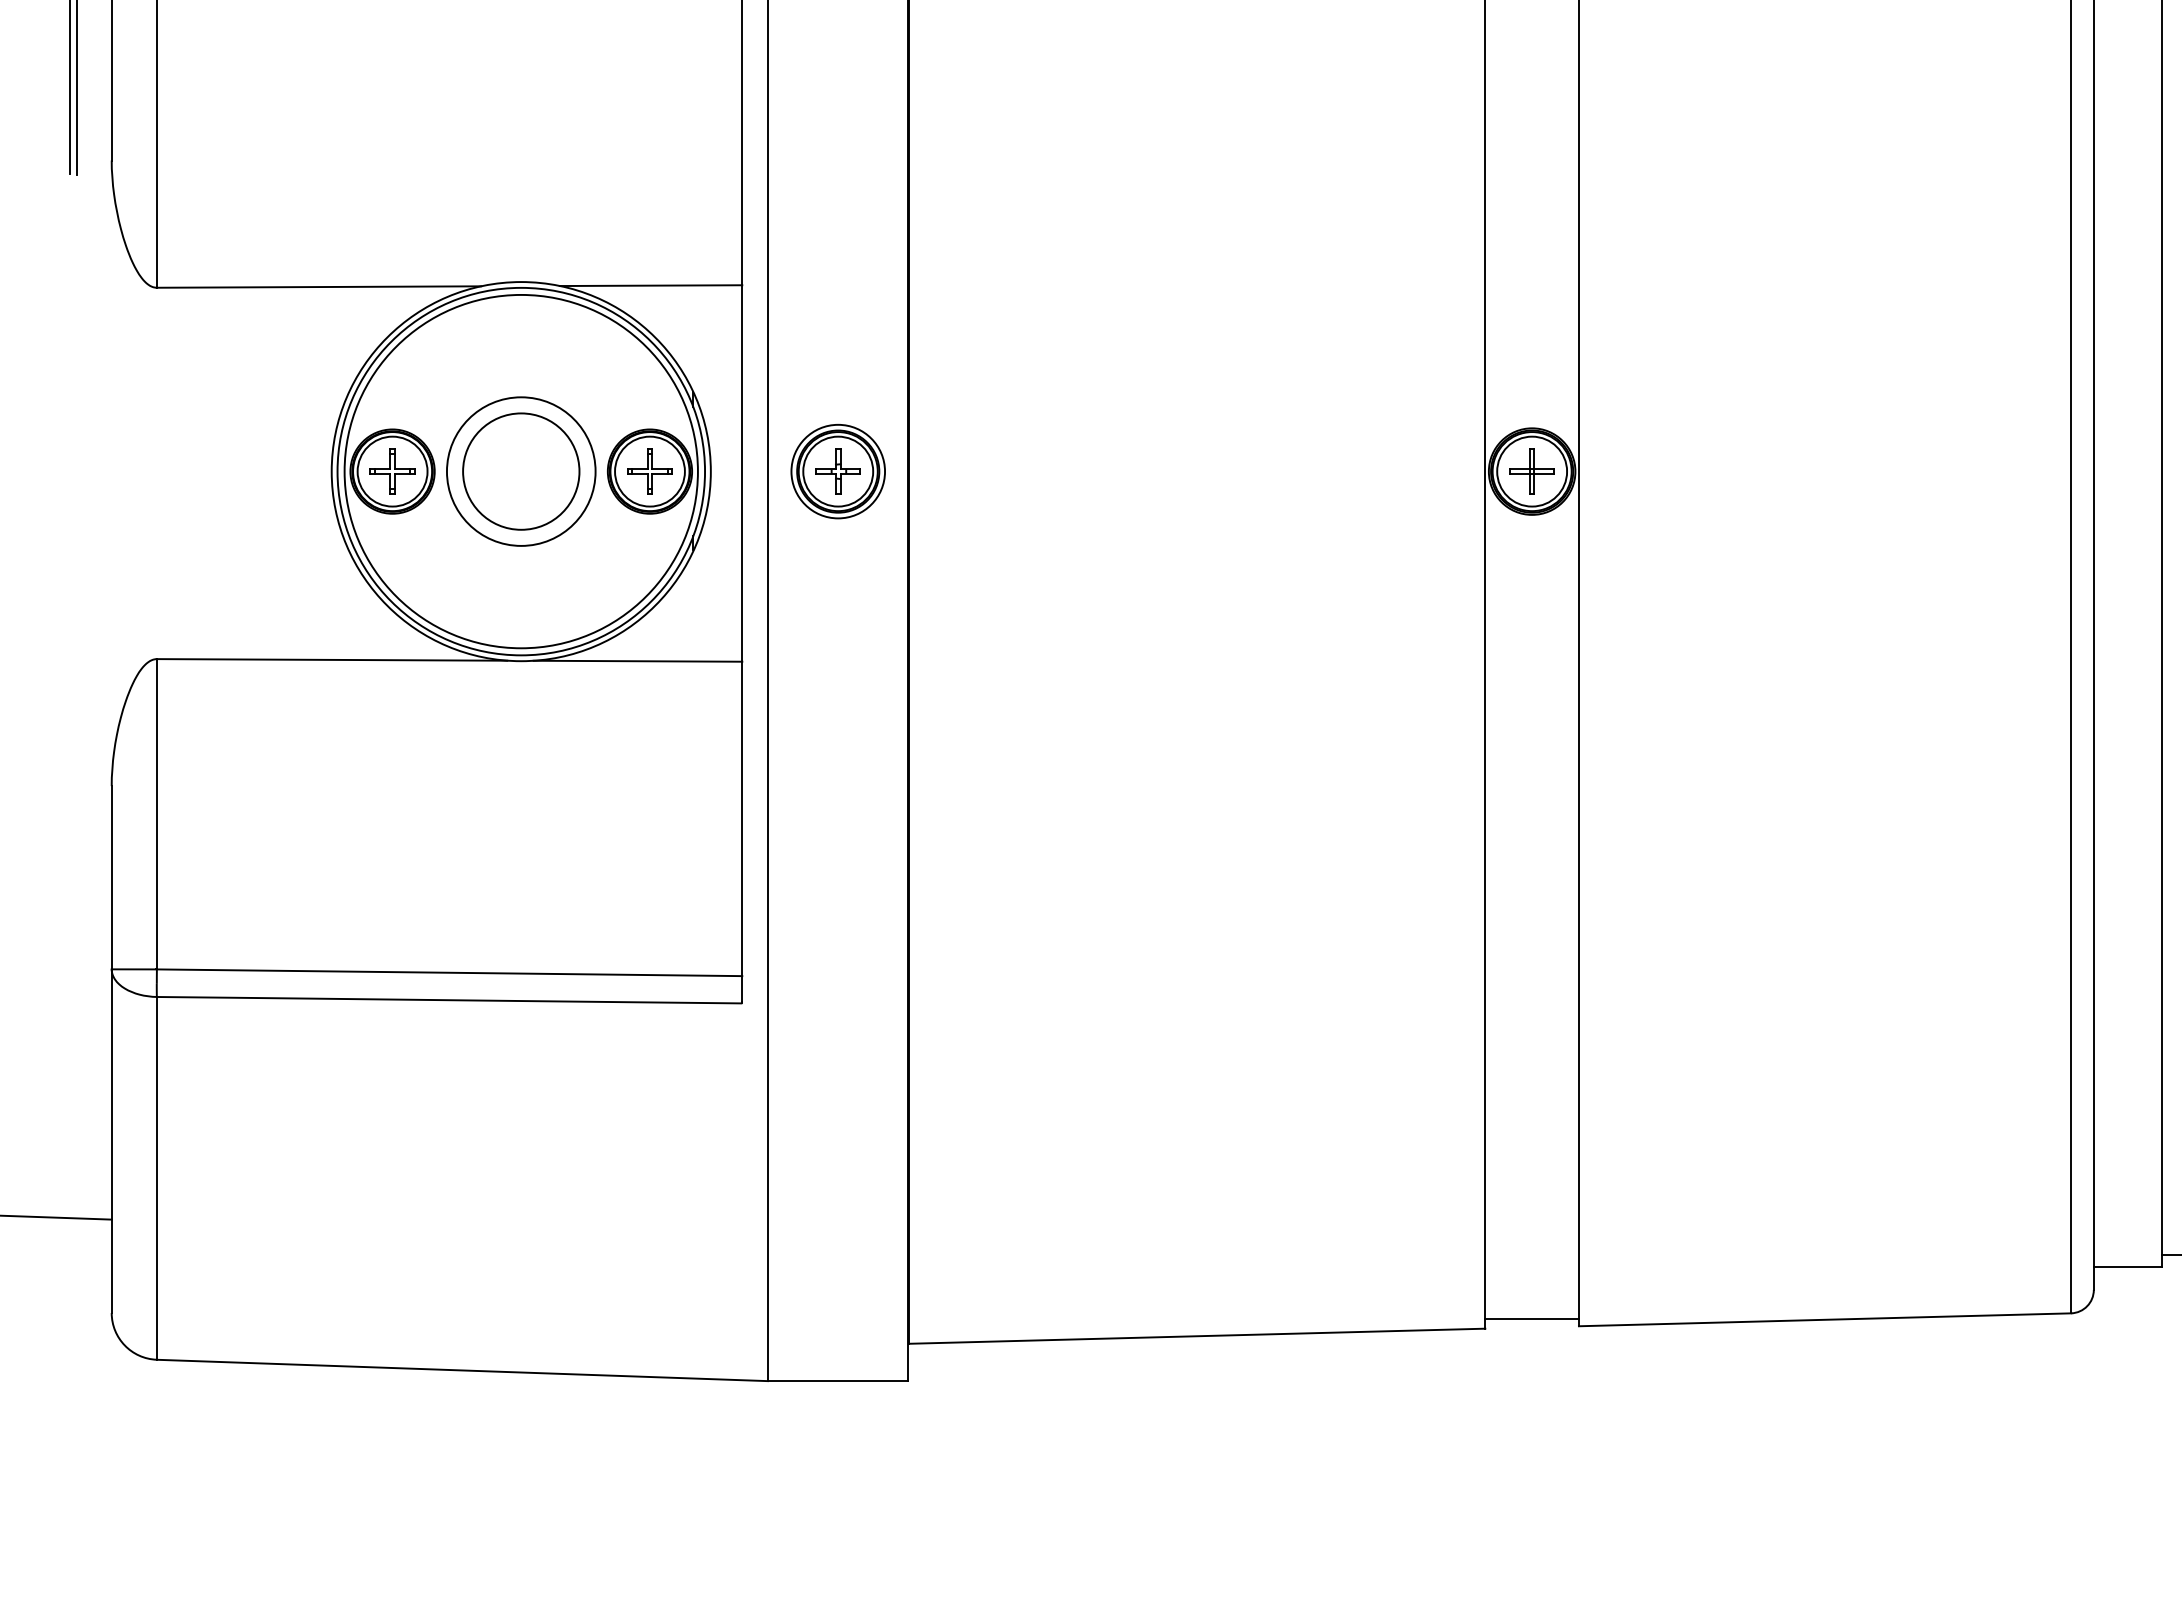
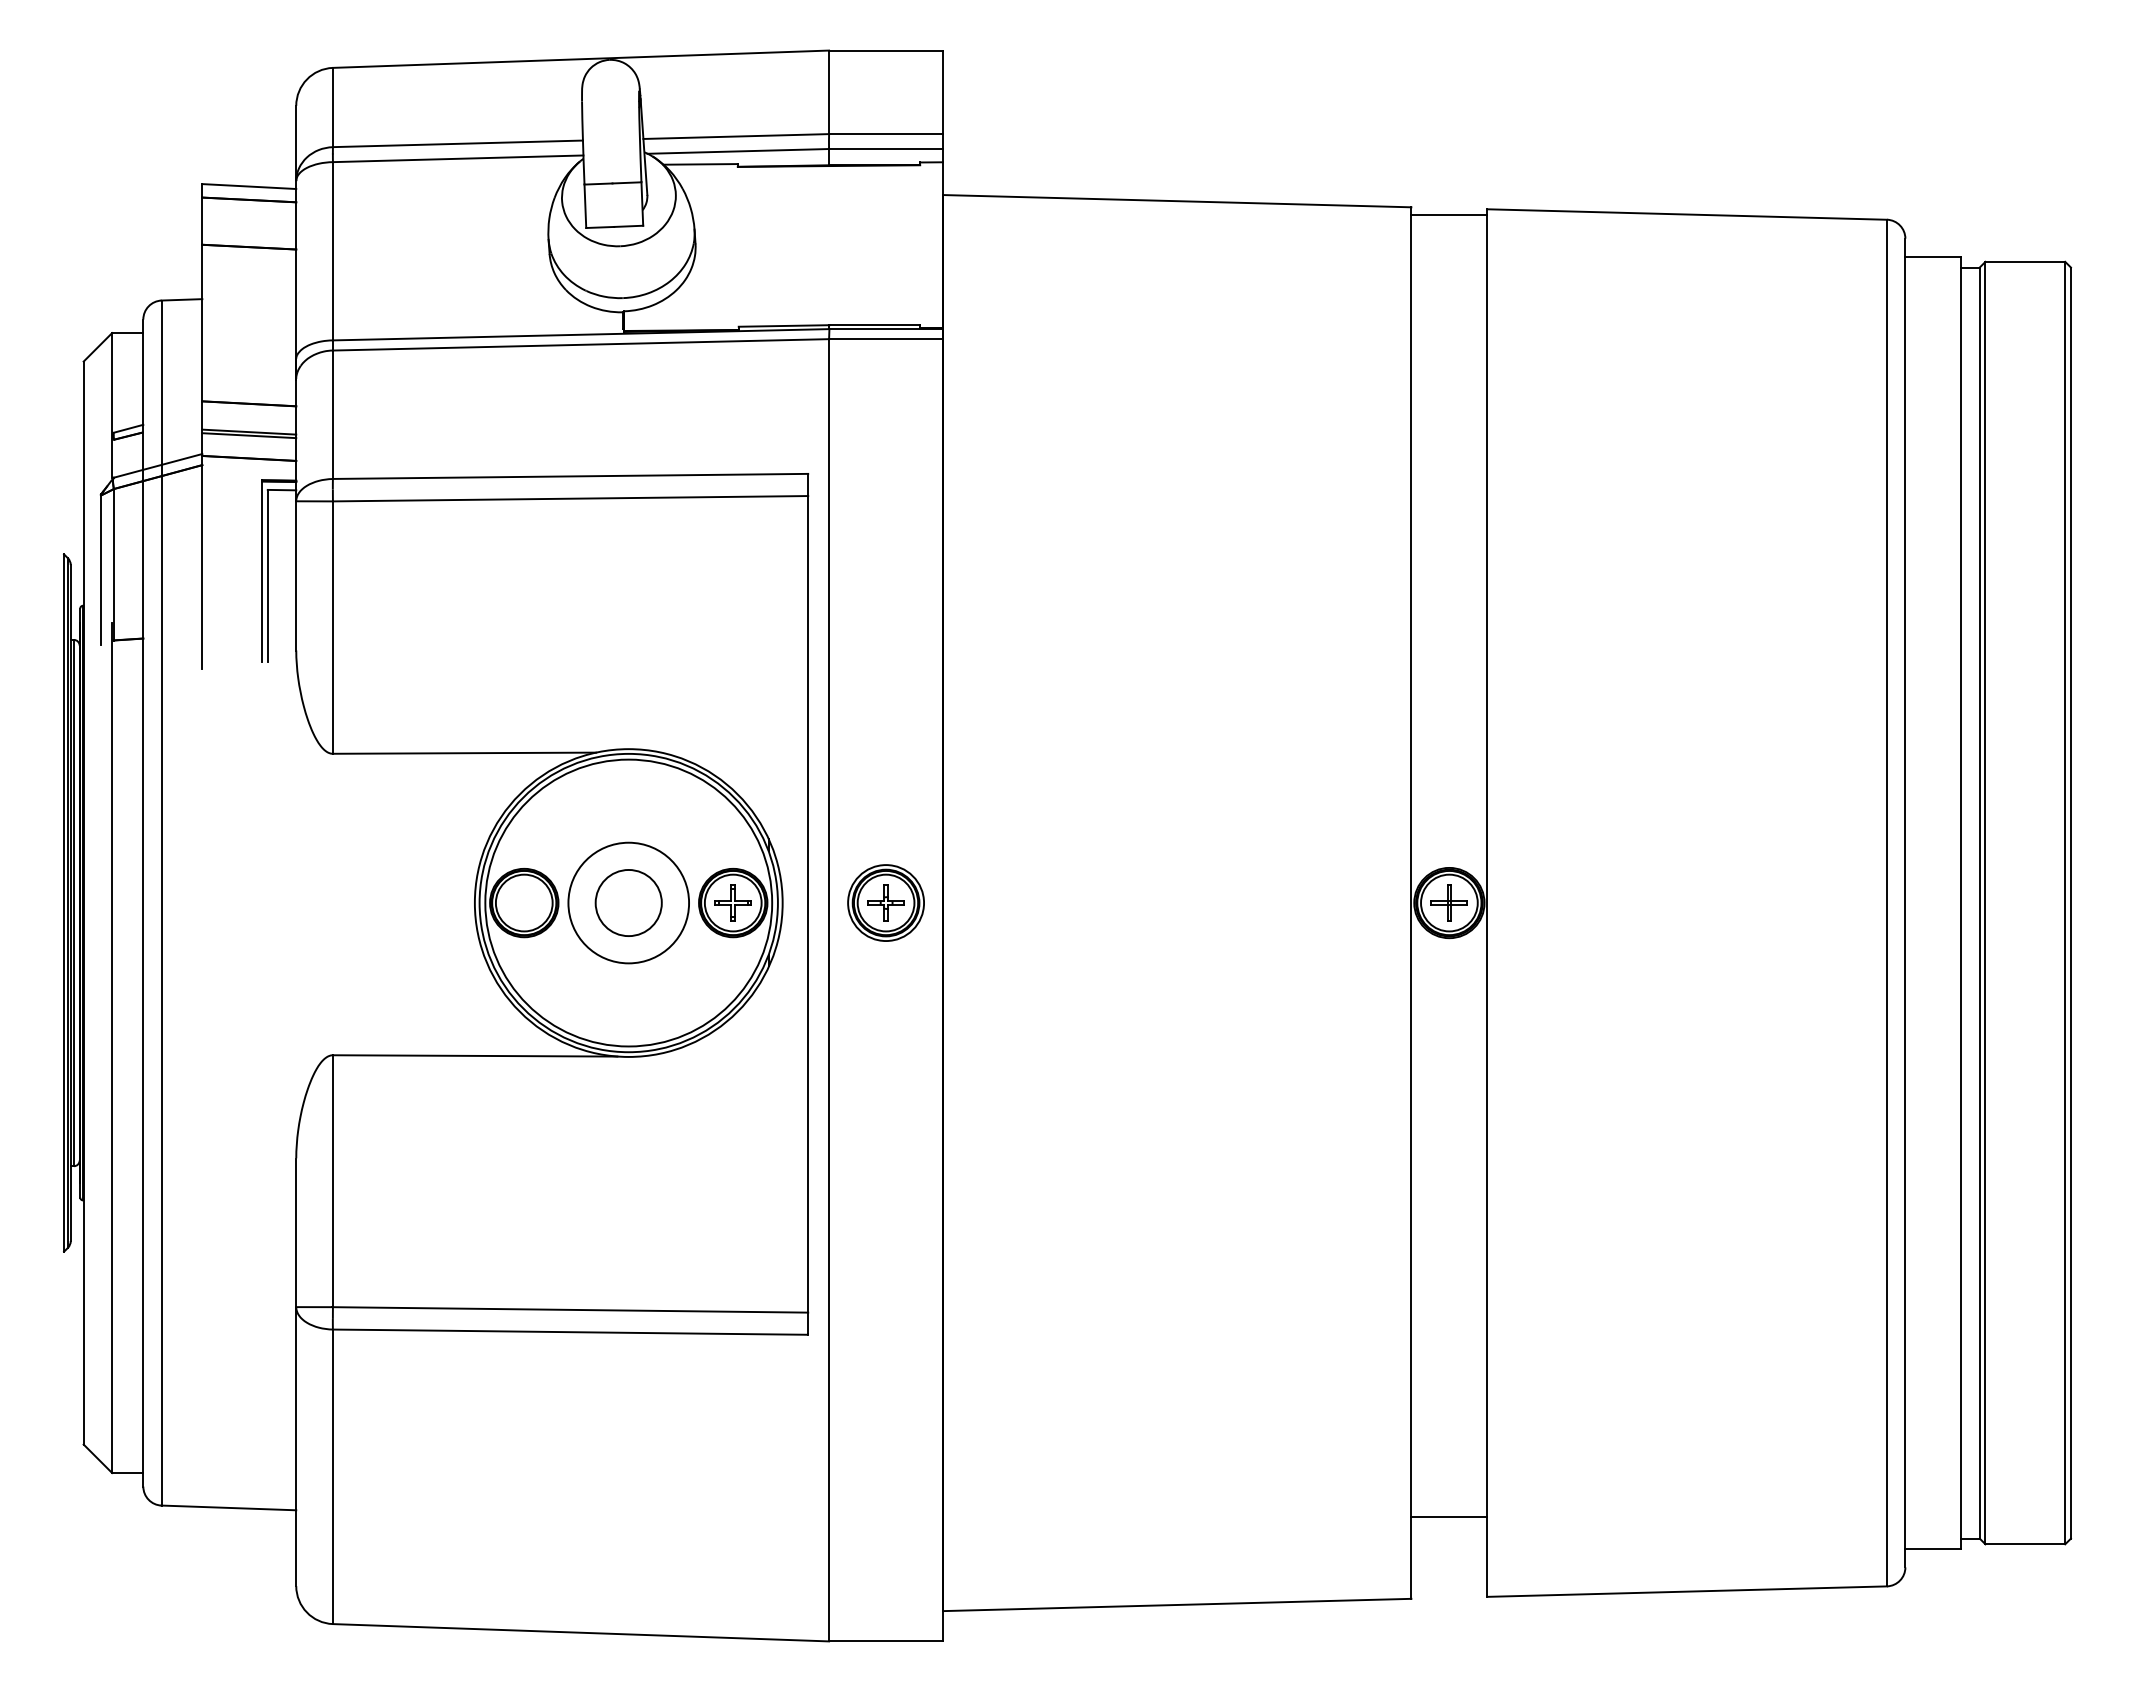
line: (651, 284) -> (734, 751), removed
part: (391, 470) -> (523, 902), removed
circle: (520, 470) -> (628, 902), size x0.7
line: (637, 660) -> (723, 1056), removed
line: (1532, 1319) -> (1449, 1517), moved

